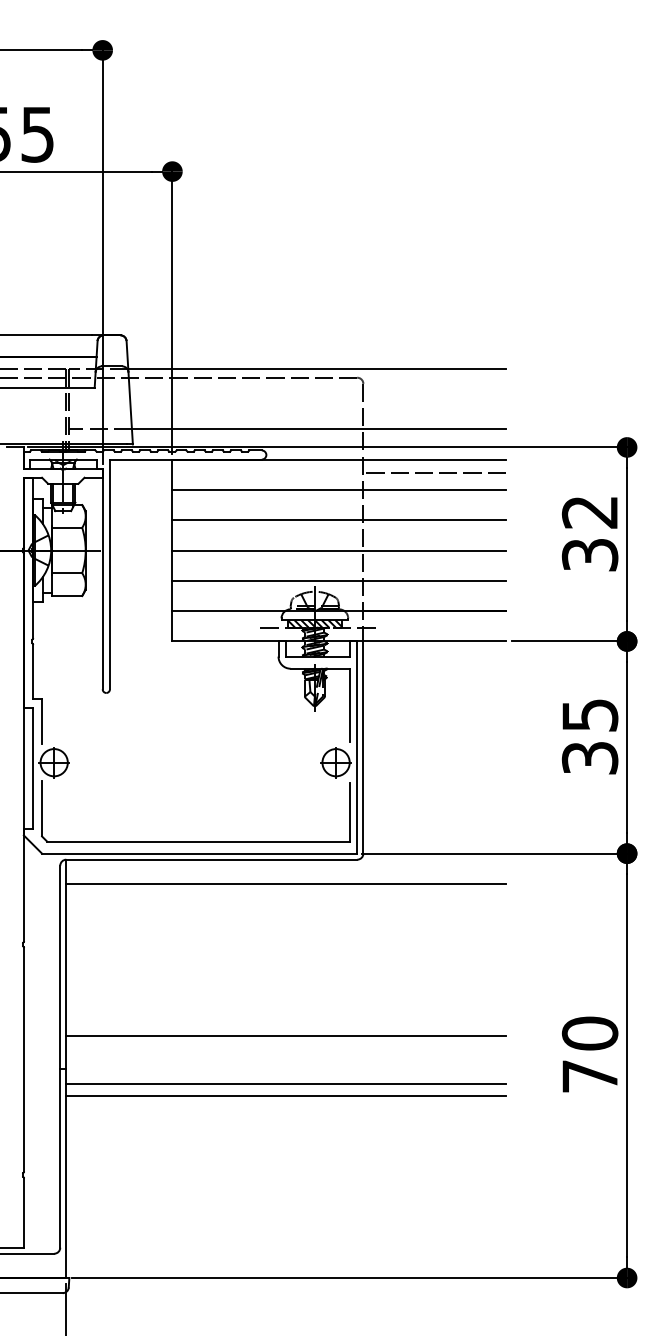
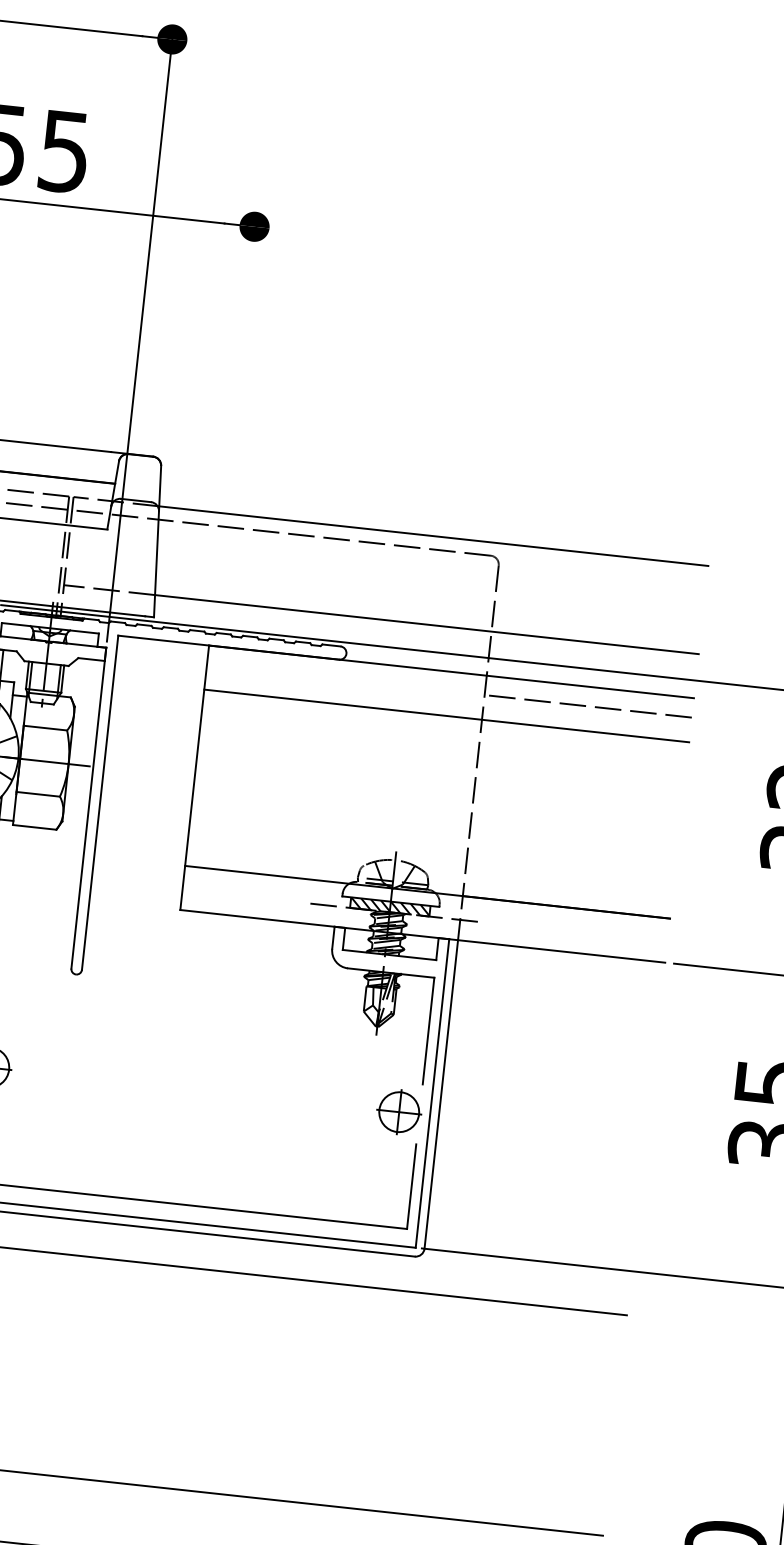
line: (172, 309) -> (232, 427), removed
line: (338, 520) -> (440, 760), removed
line: (338, 550) -> (436, 803), removed
line: (338, 580) -> (431, 847), removed

